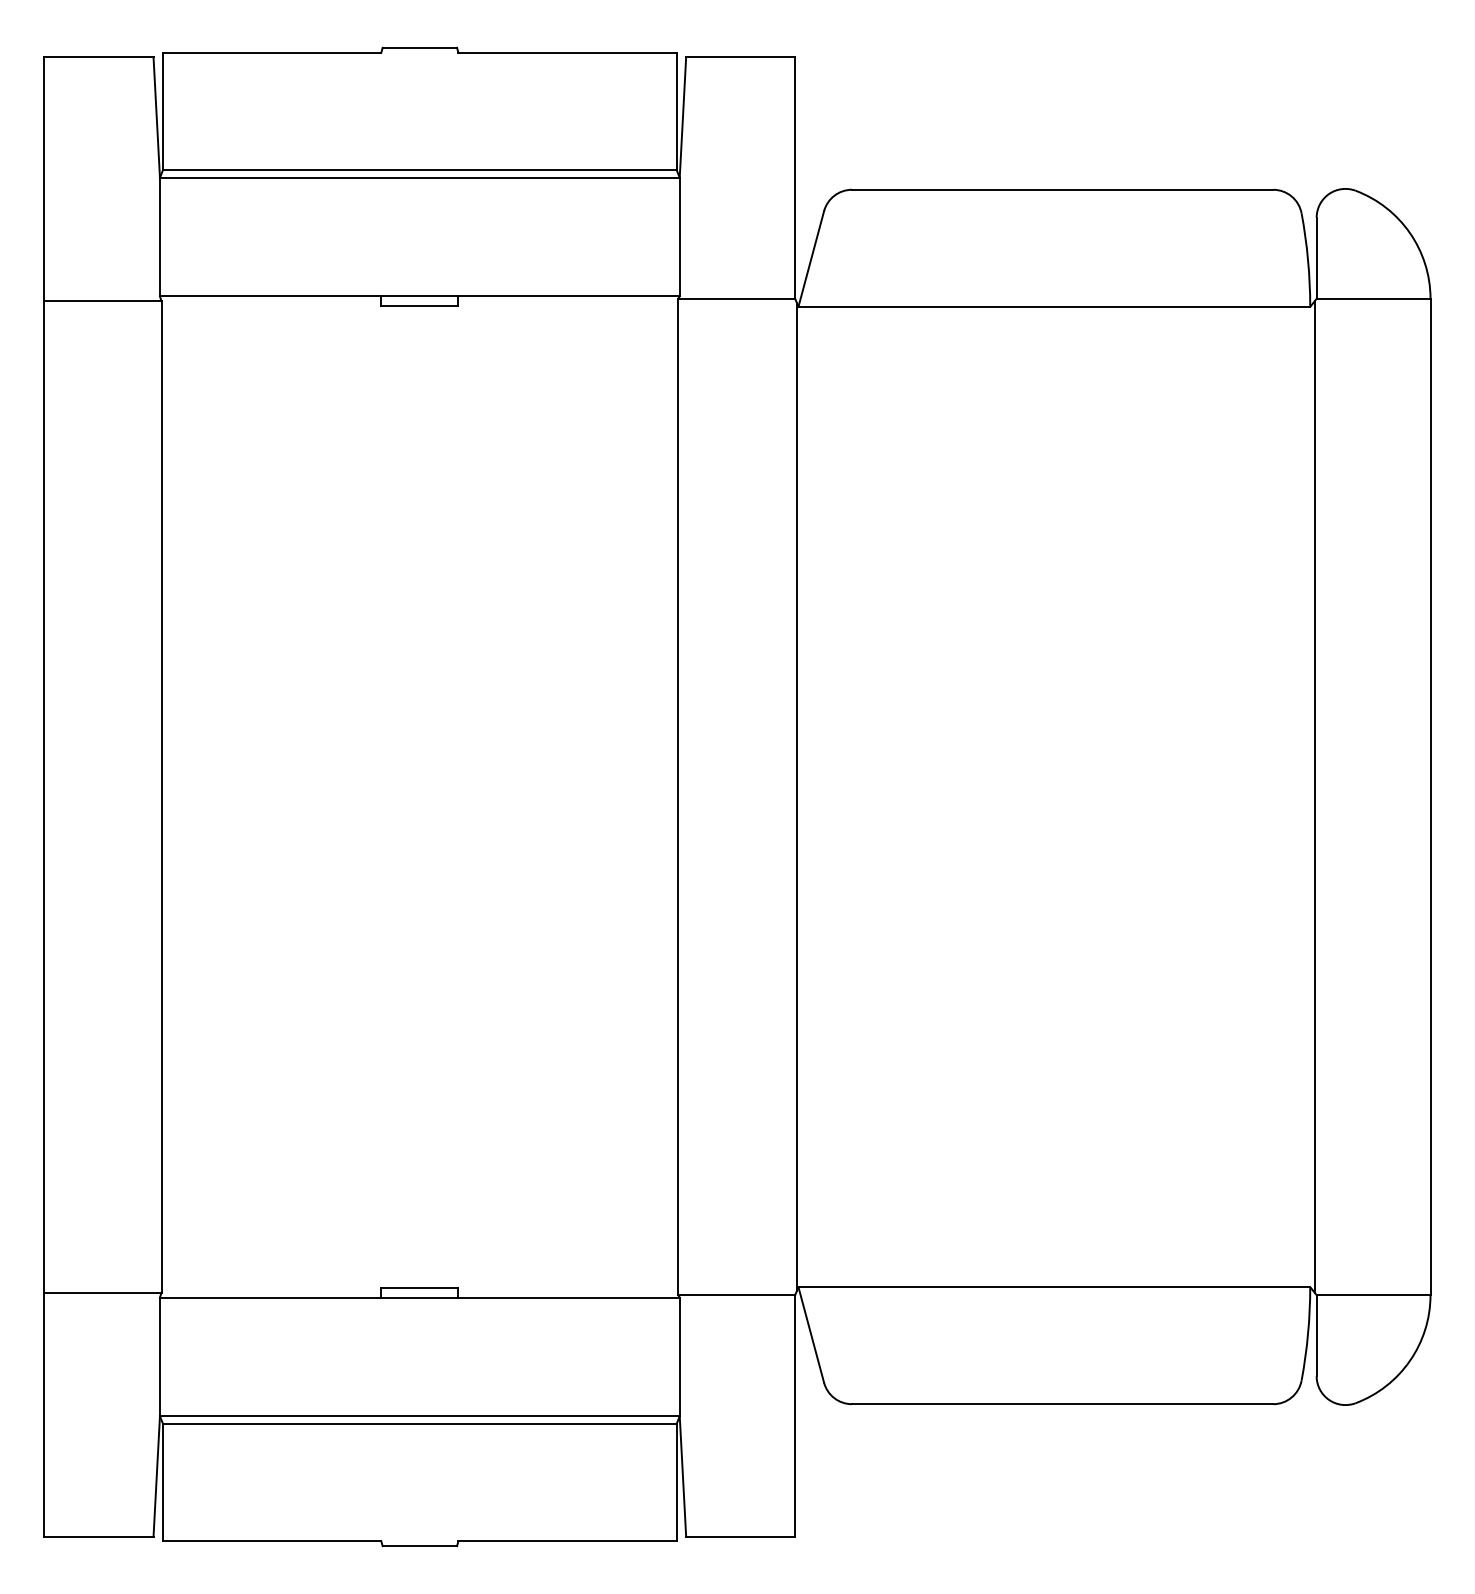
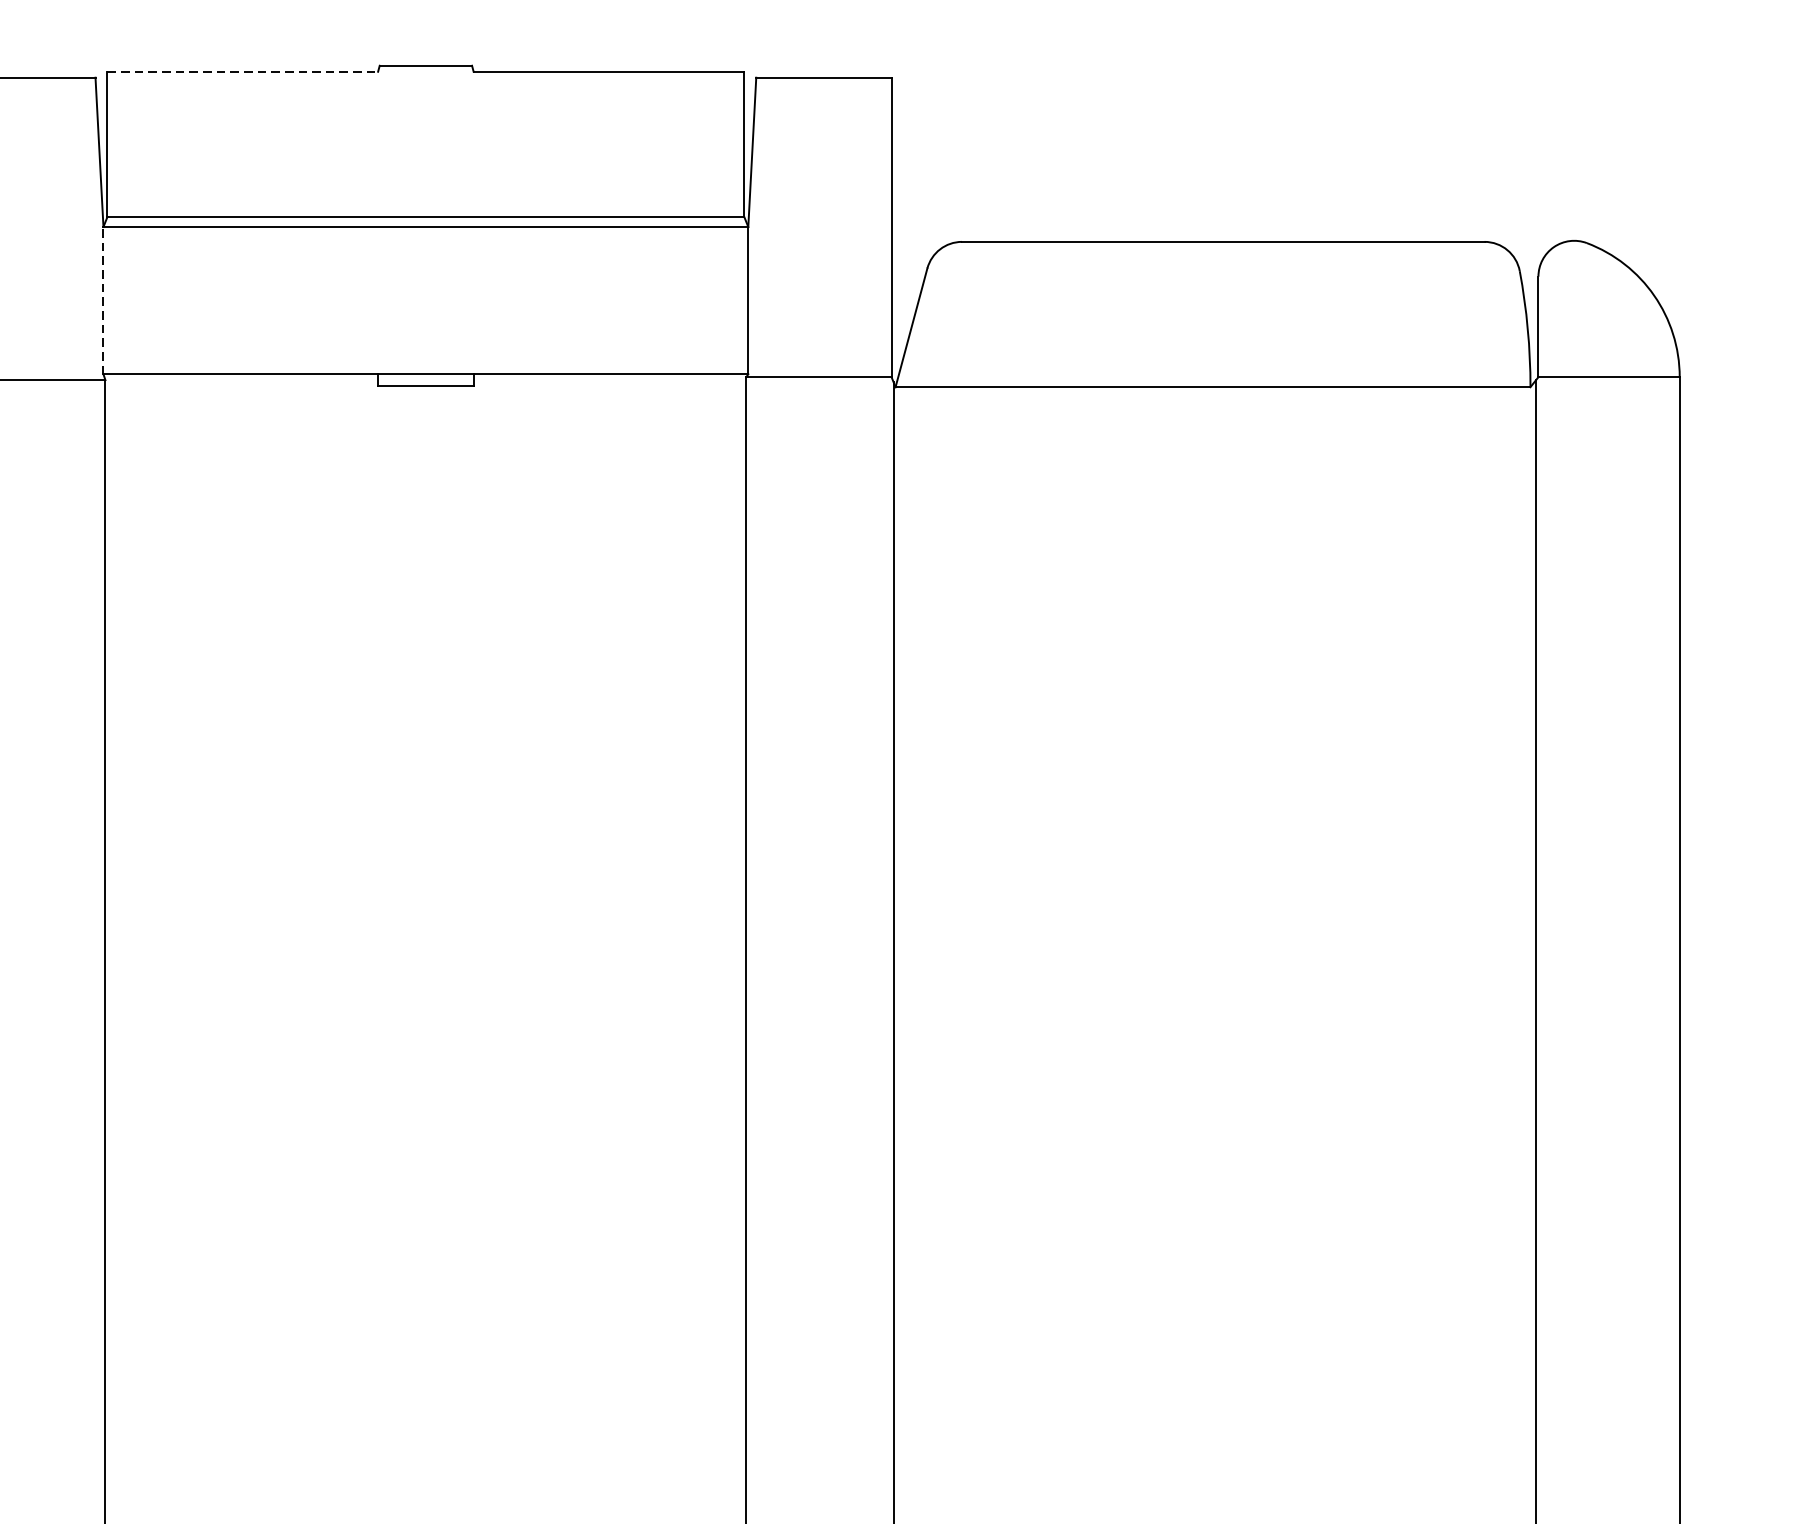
line: (272, 52) -> (243, 71), solid -> dashed
line: (159, 236) -> (102, 299), solid -> dashed

